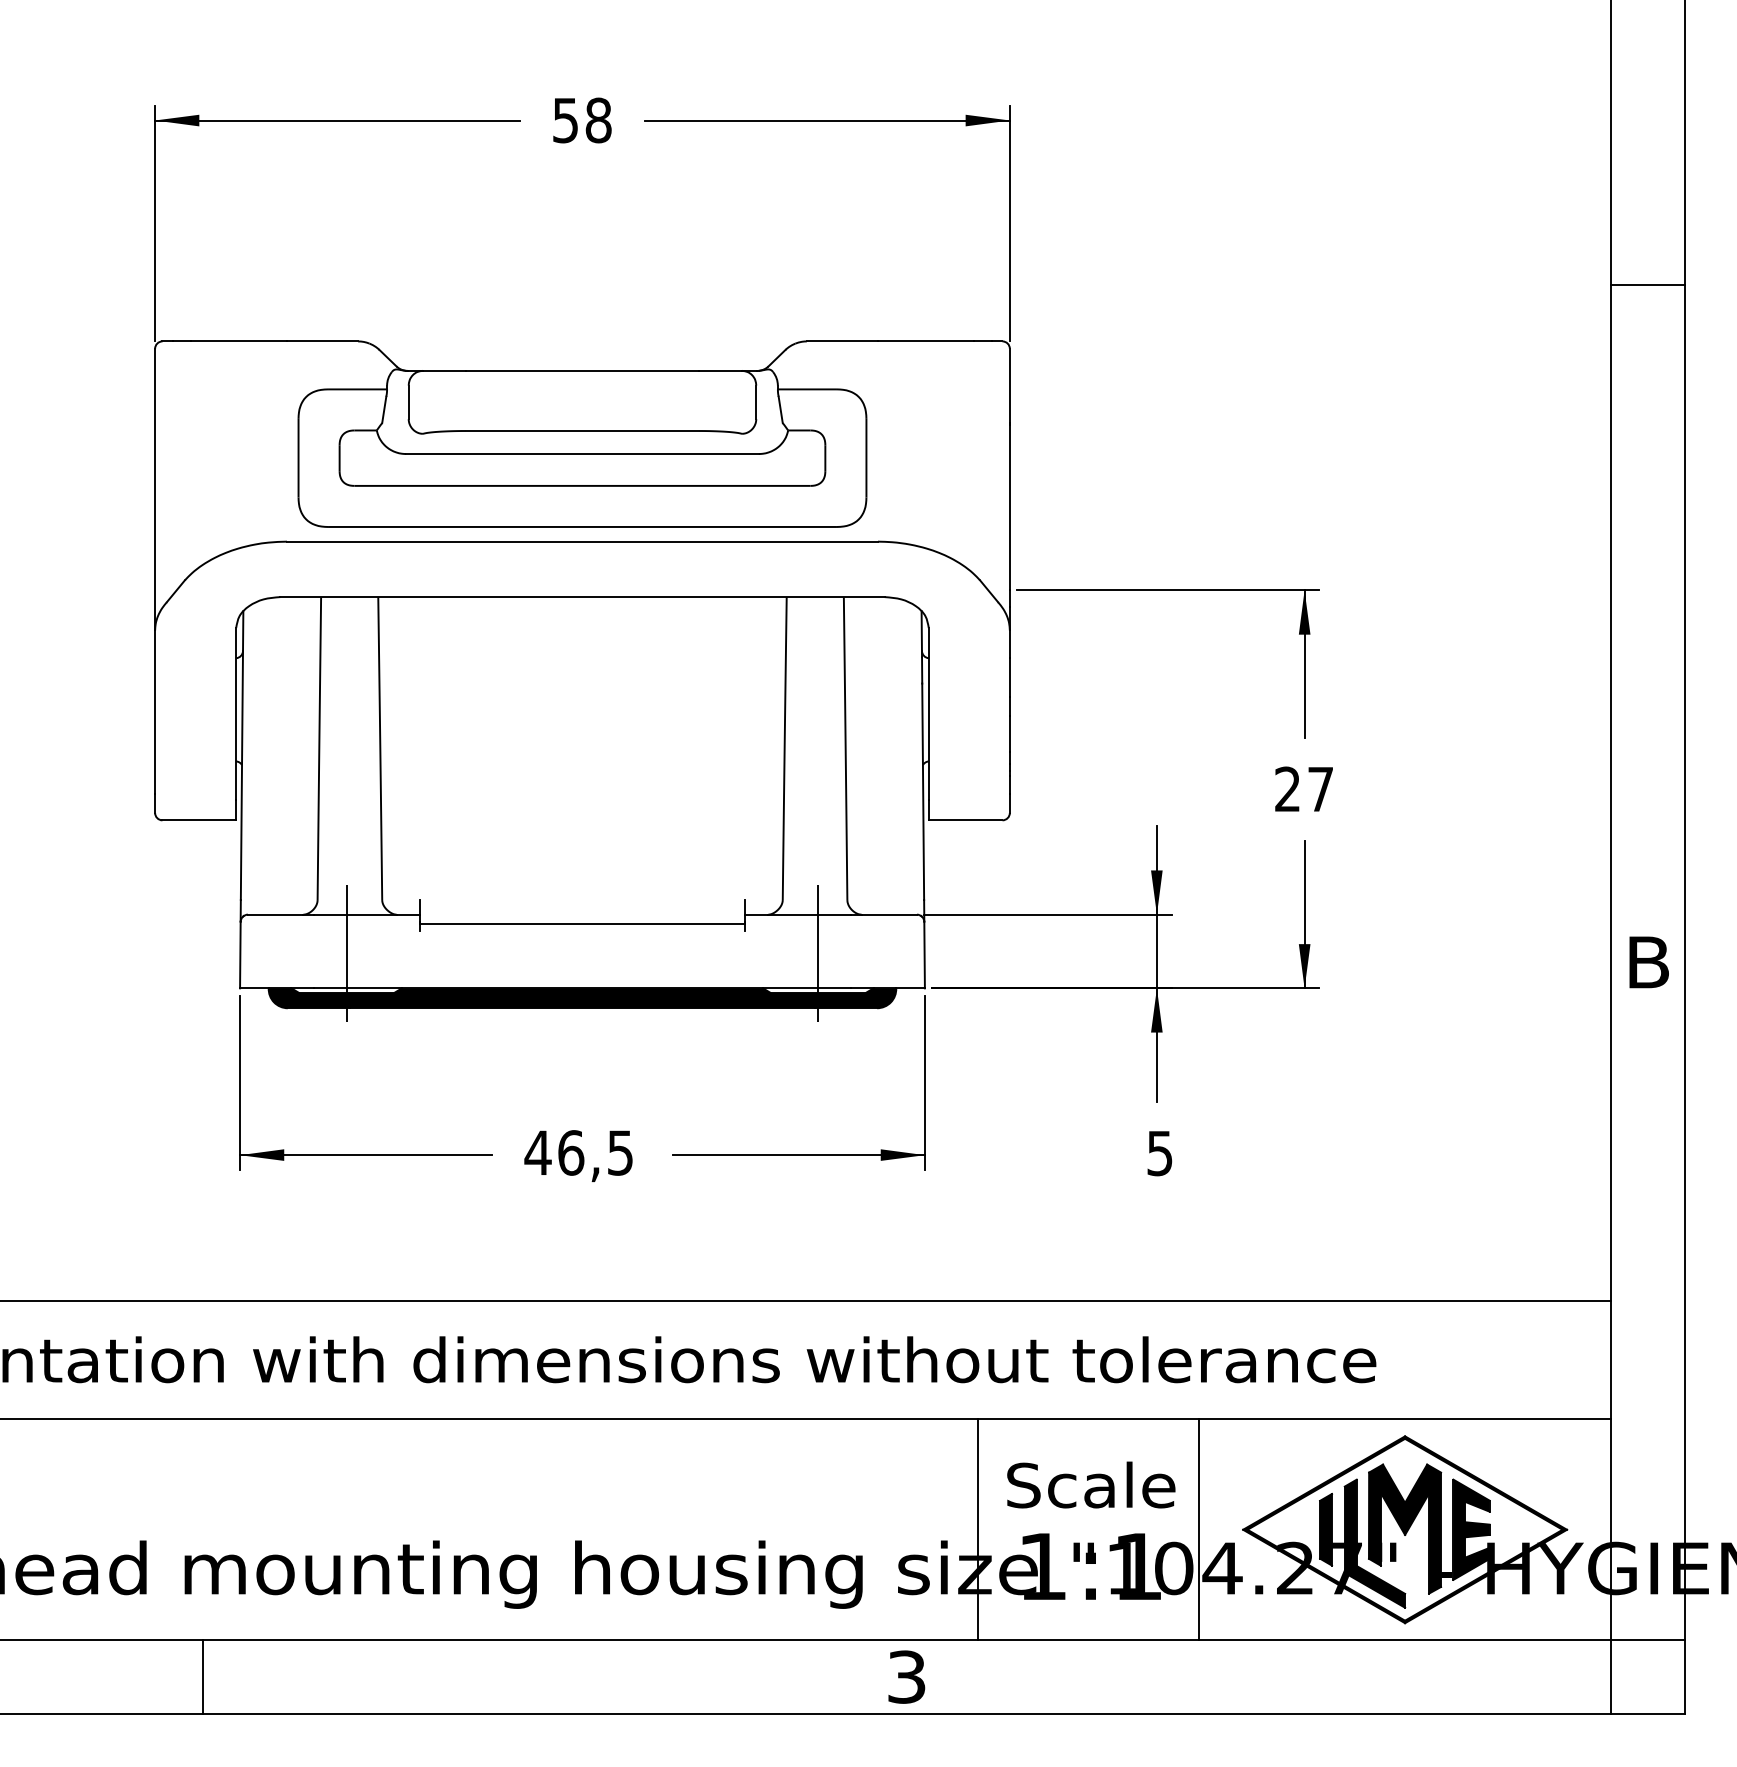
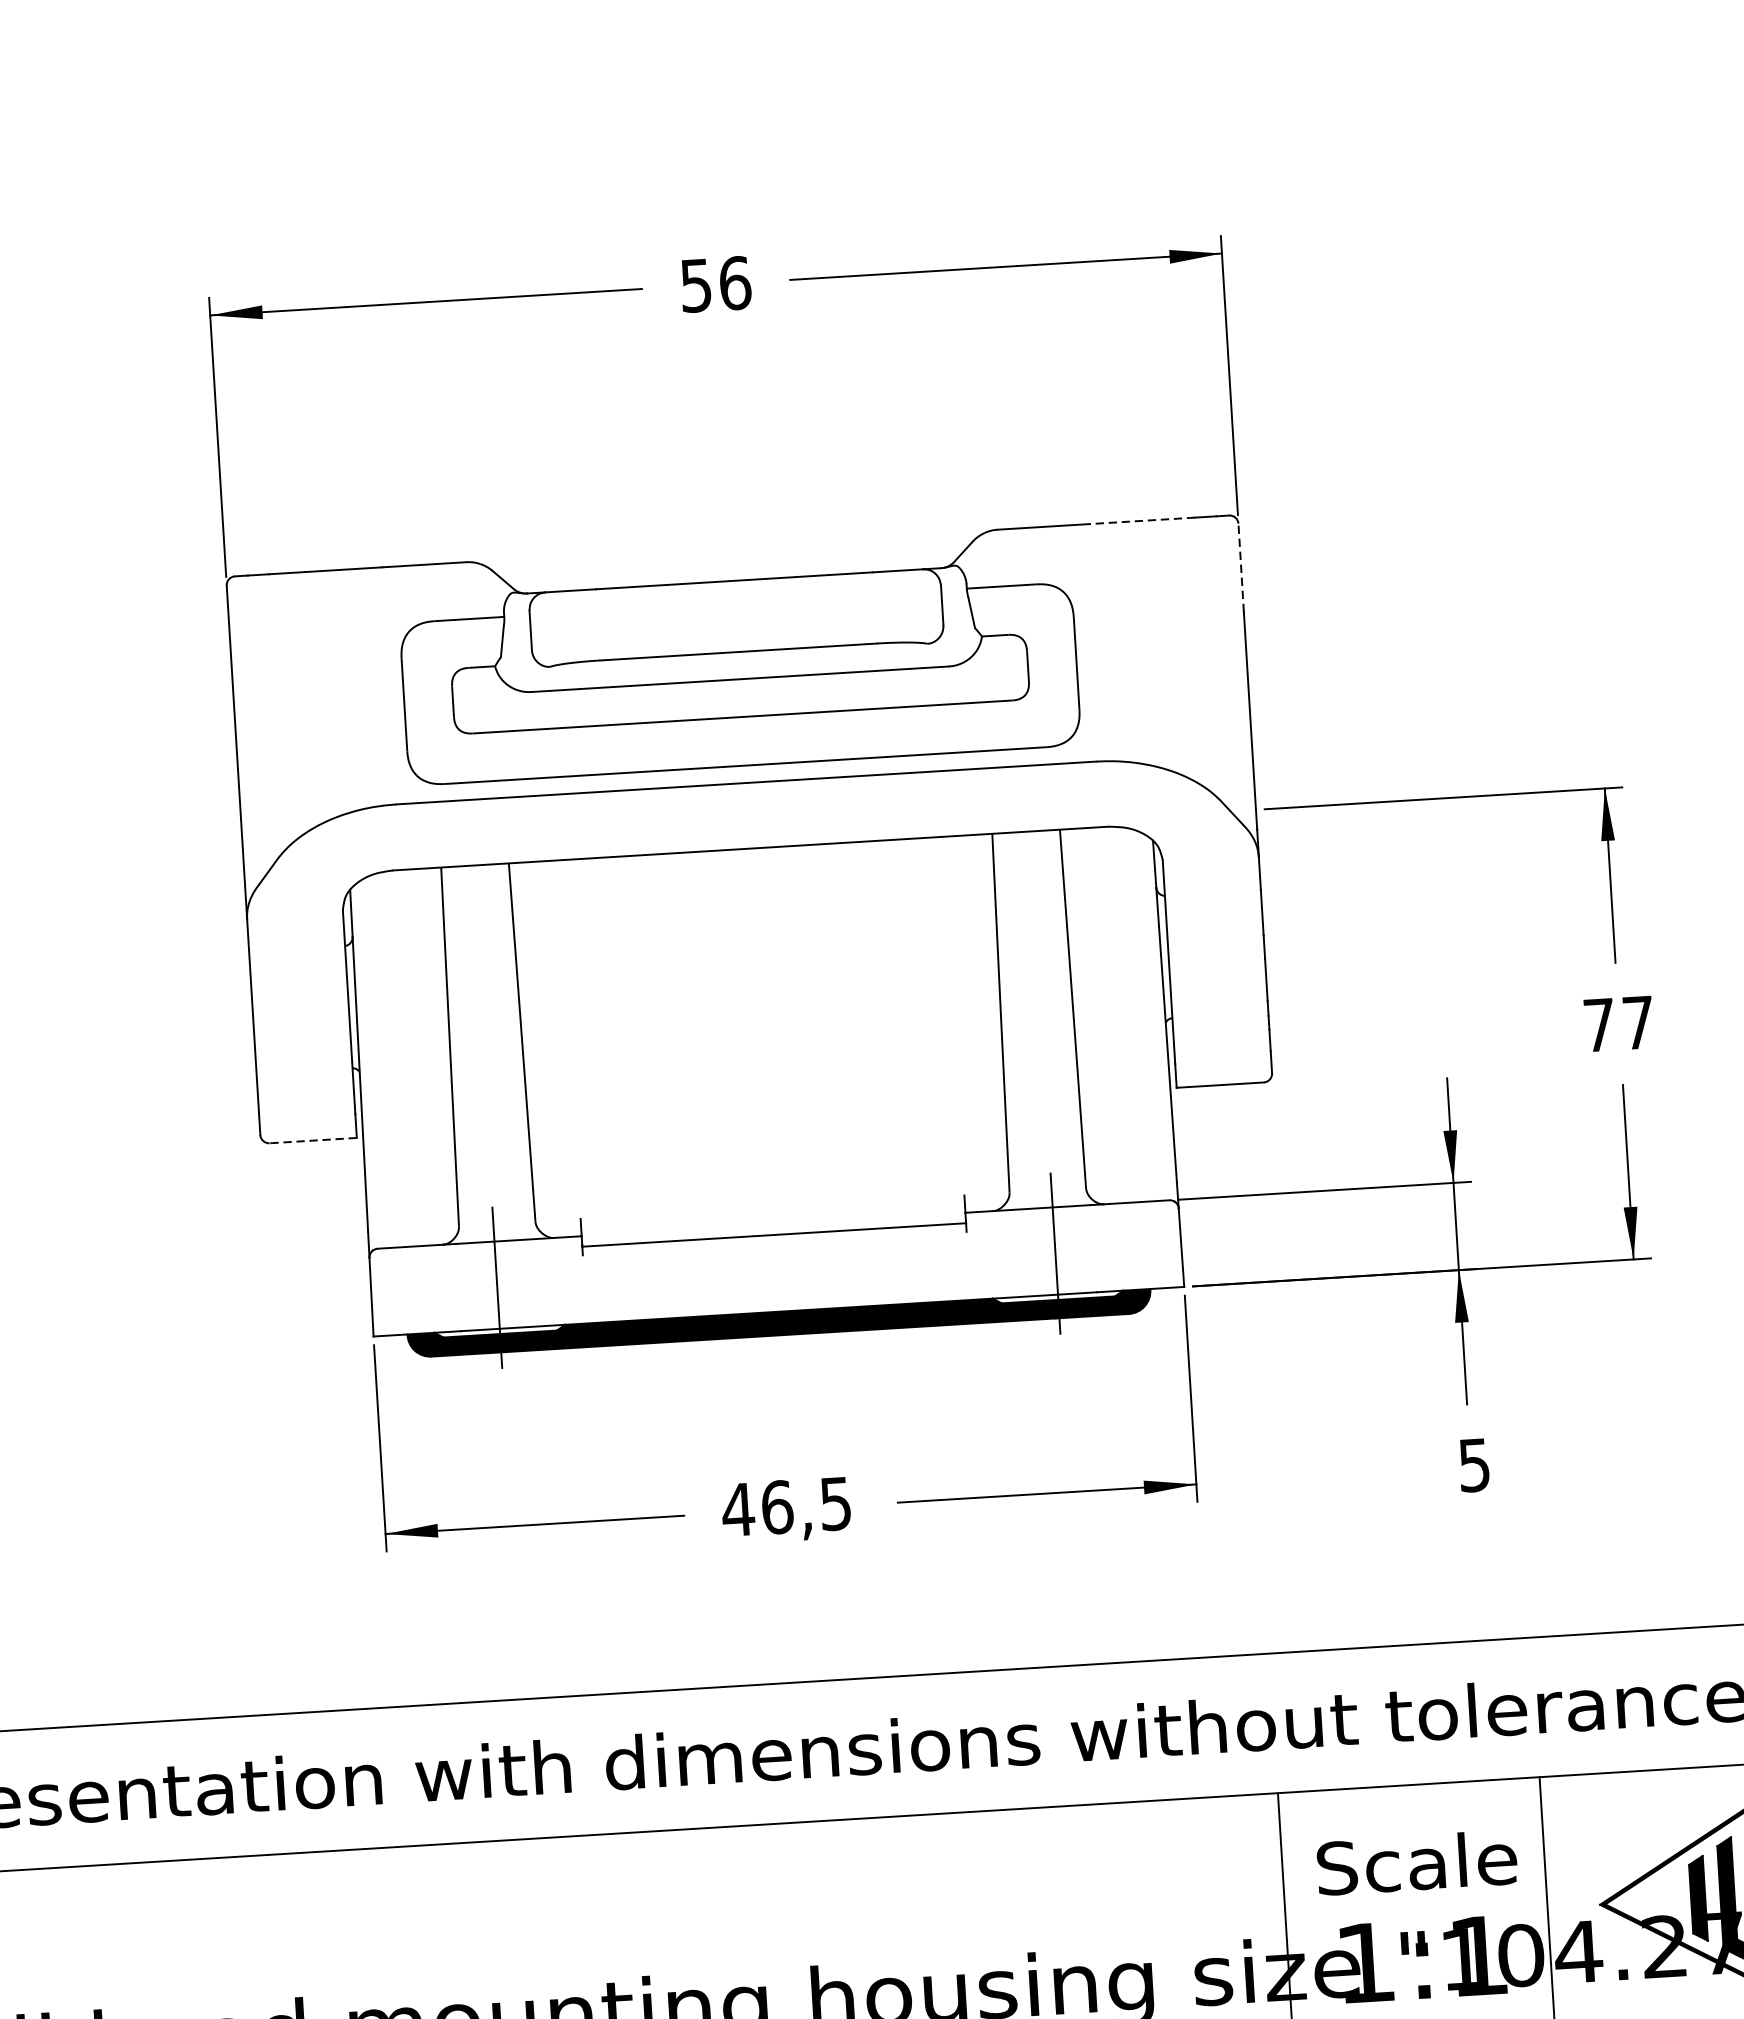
text: (598, 120) -> (735, 283), 58 -> 56
line: (925, 341) -> (1138, 521), solid -> dashed
line: (1009, 385) -> (1240, 567), solid -> dashed
text: (1287, 788) -> (1598, 1024), 27 -> 77
line: (199, 820) -> (313, 1140), solid -> dashed

